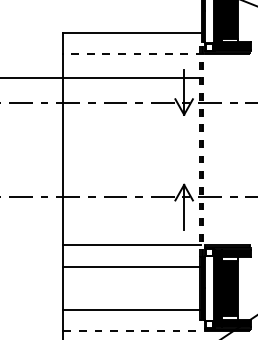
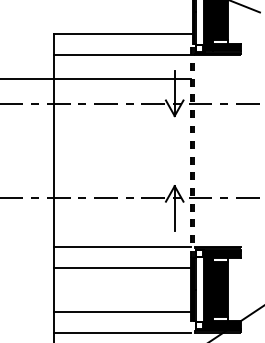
line: (132, 54) -> (123, 55), dashed -> solid
line: (131, 331) -> (122, 332), dashed -> solid

